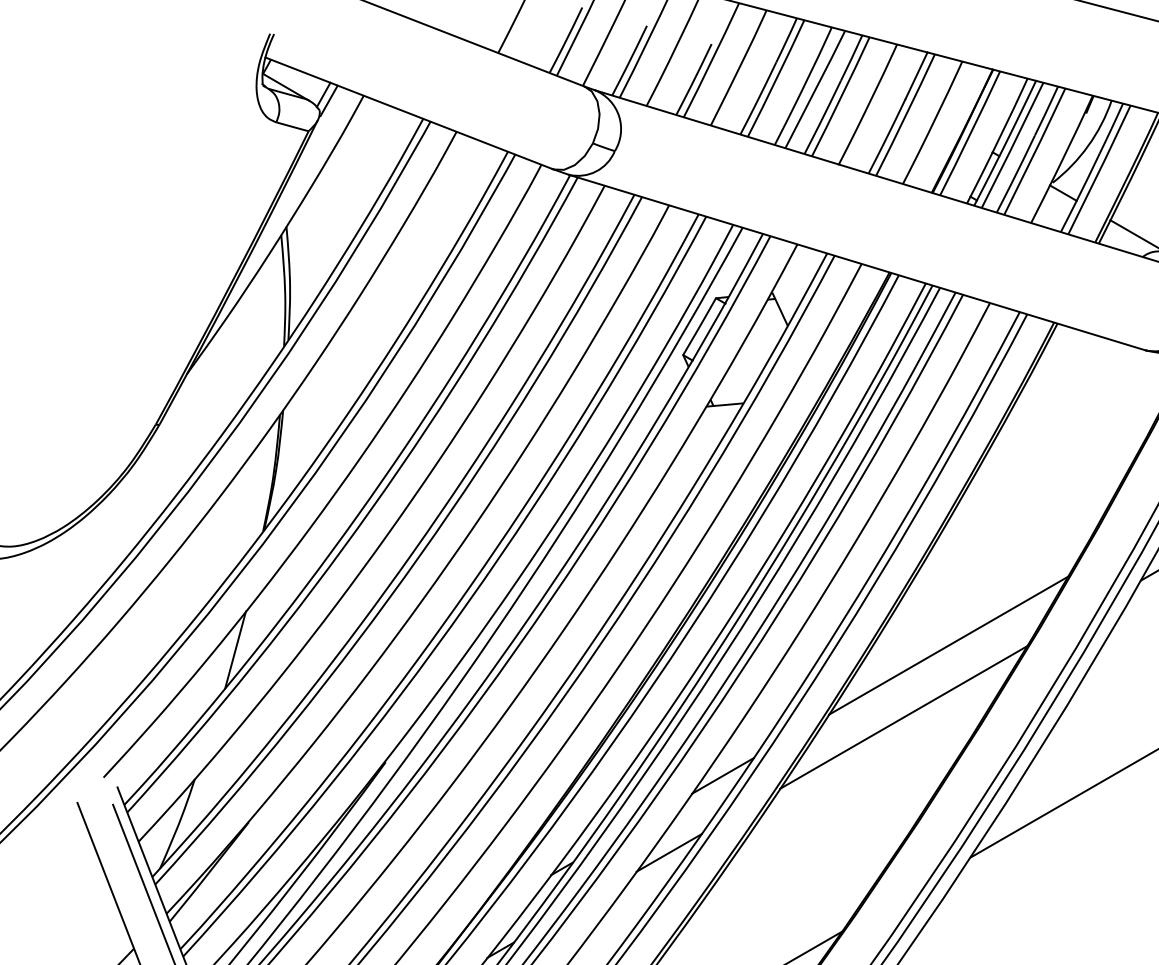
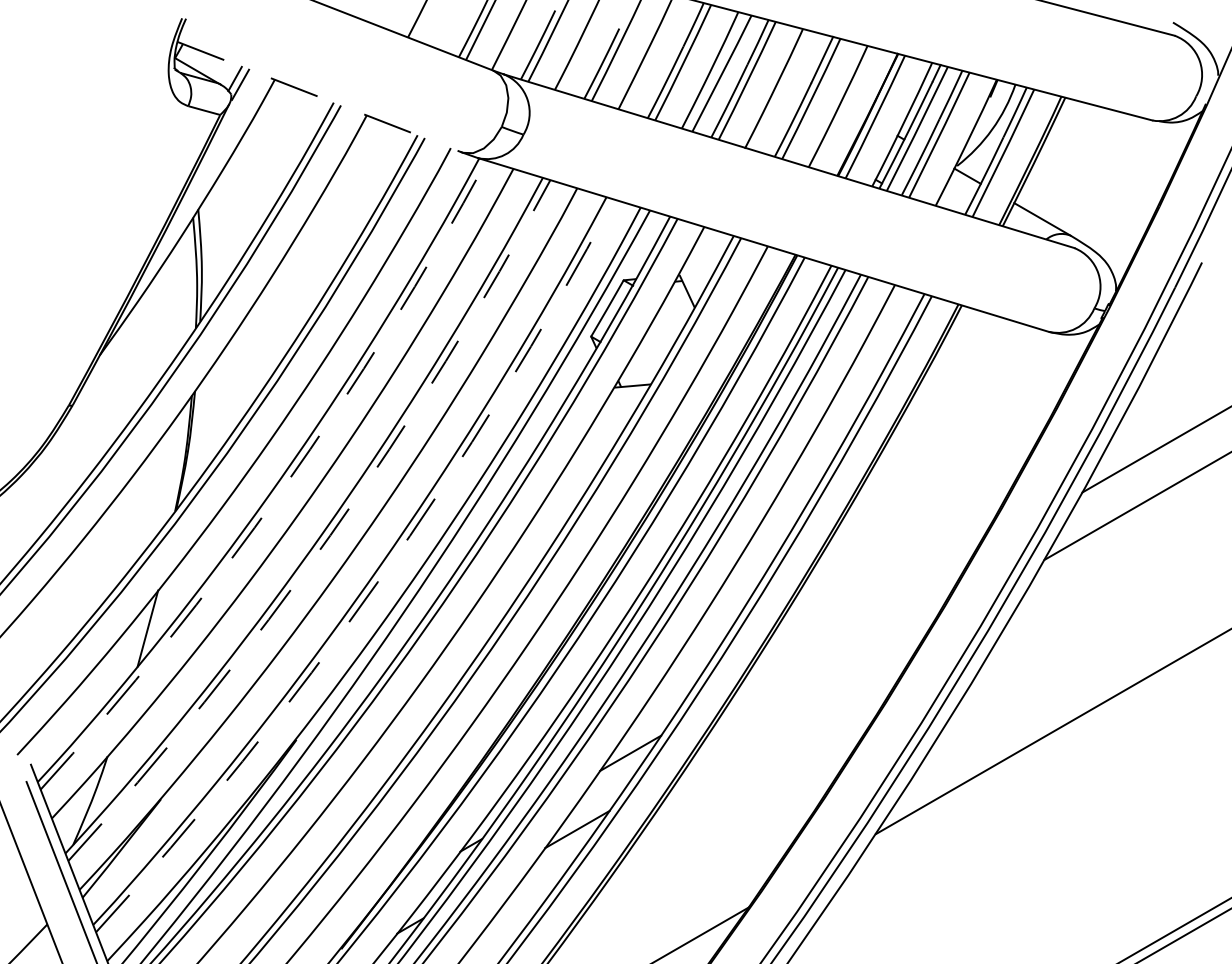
line: (409, 113) -> (320, 97), solid -> dashed
arc: (371, 508) -> (282, 488), solid -> dashed
arc: (419, 555) -> (330, 535), solid -> dashed
arc: (467, 603) -> (377, 582), solid -> dashed
line: (949, 644) -> (854, 623), removed
line: (903, 717) -> (809, 695), removed

